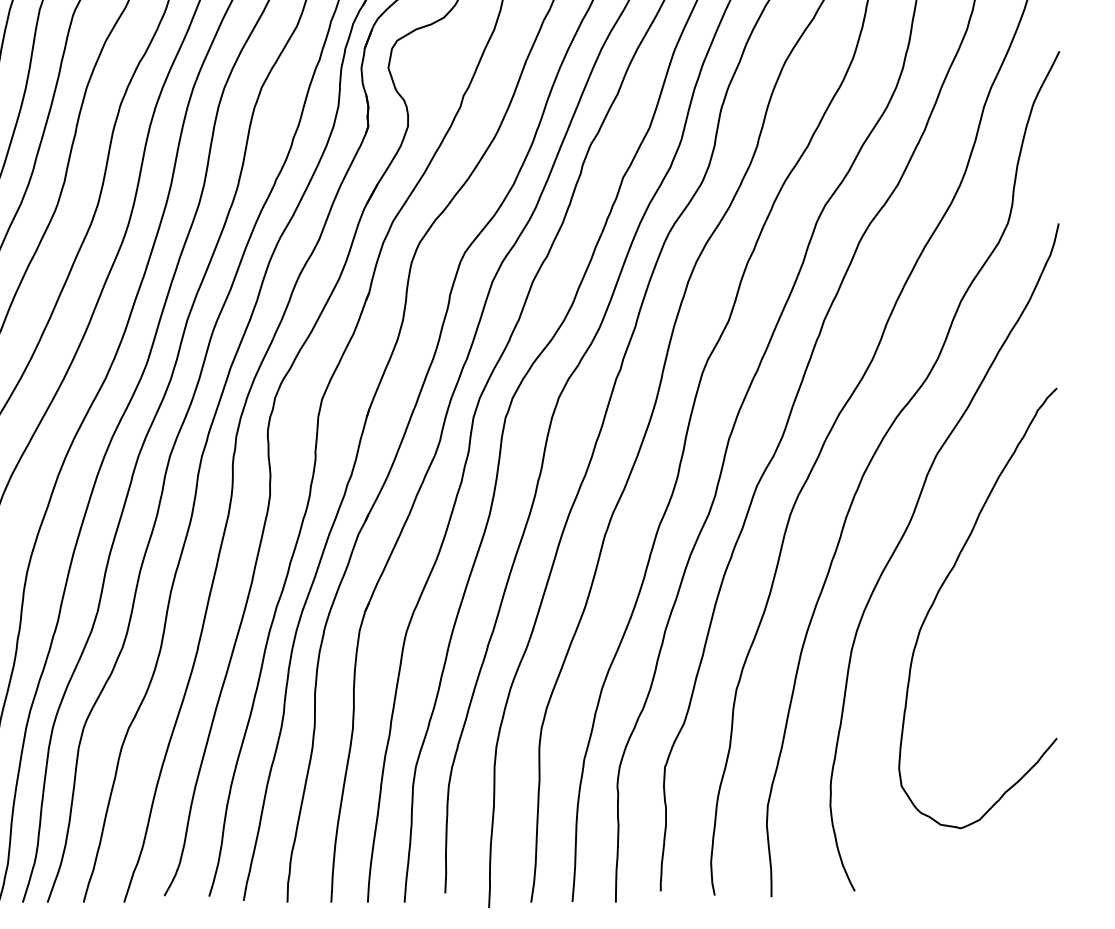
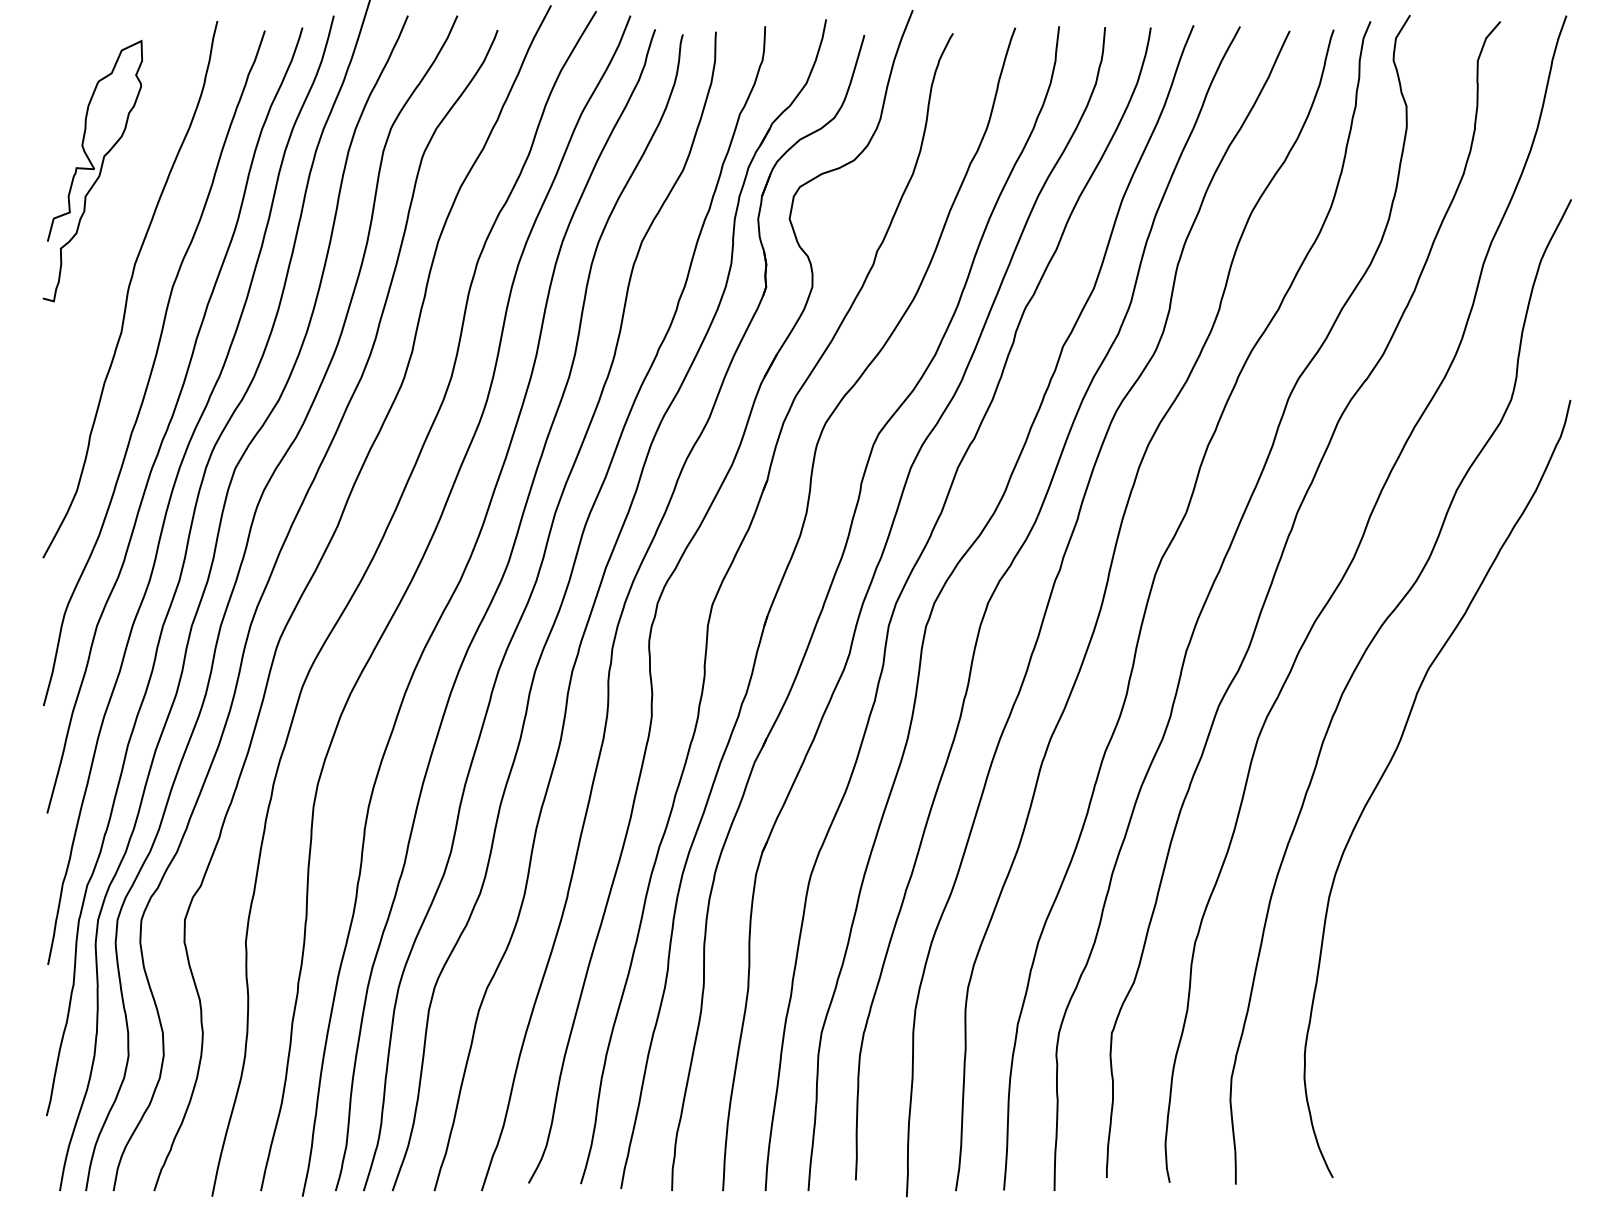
curve: (940, 590) -> (1432, 827), removed

